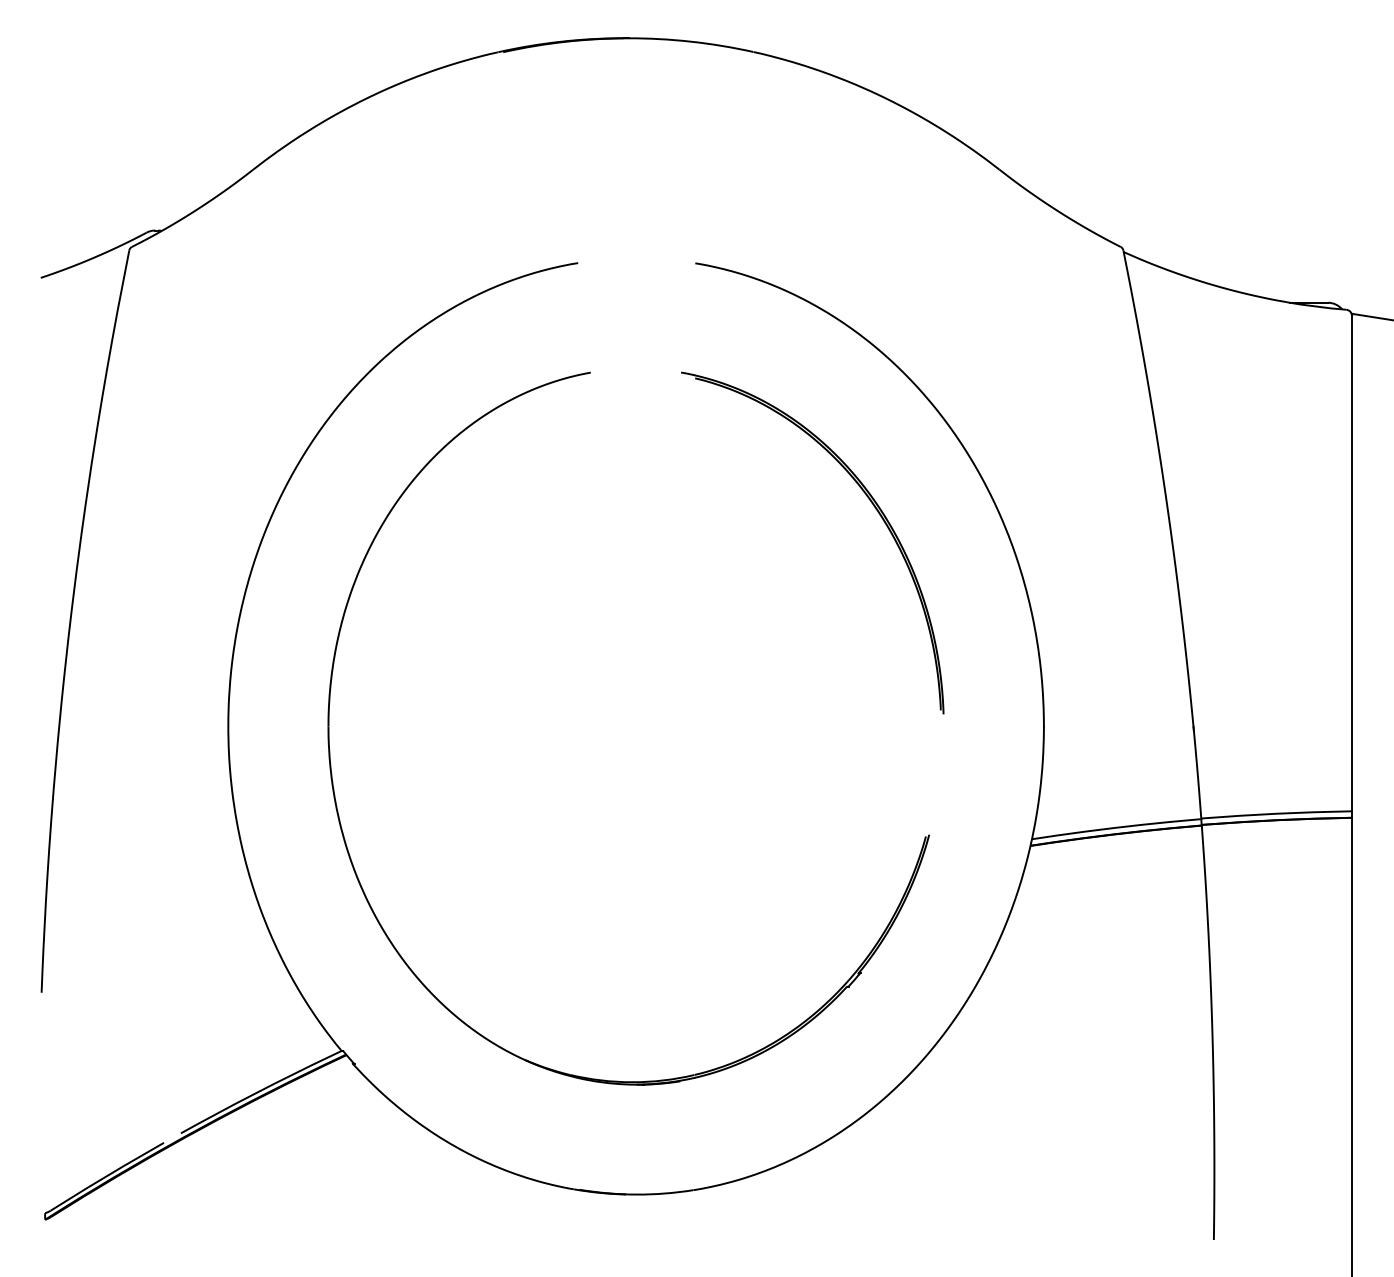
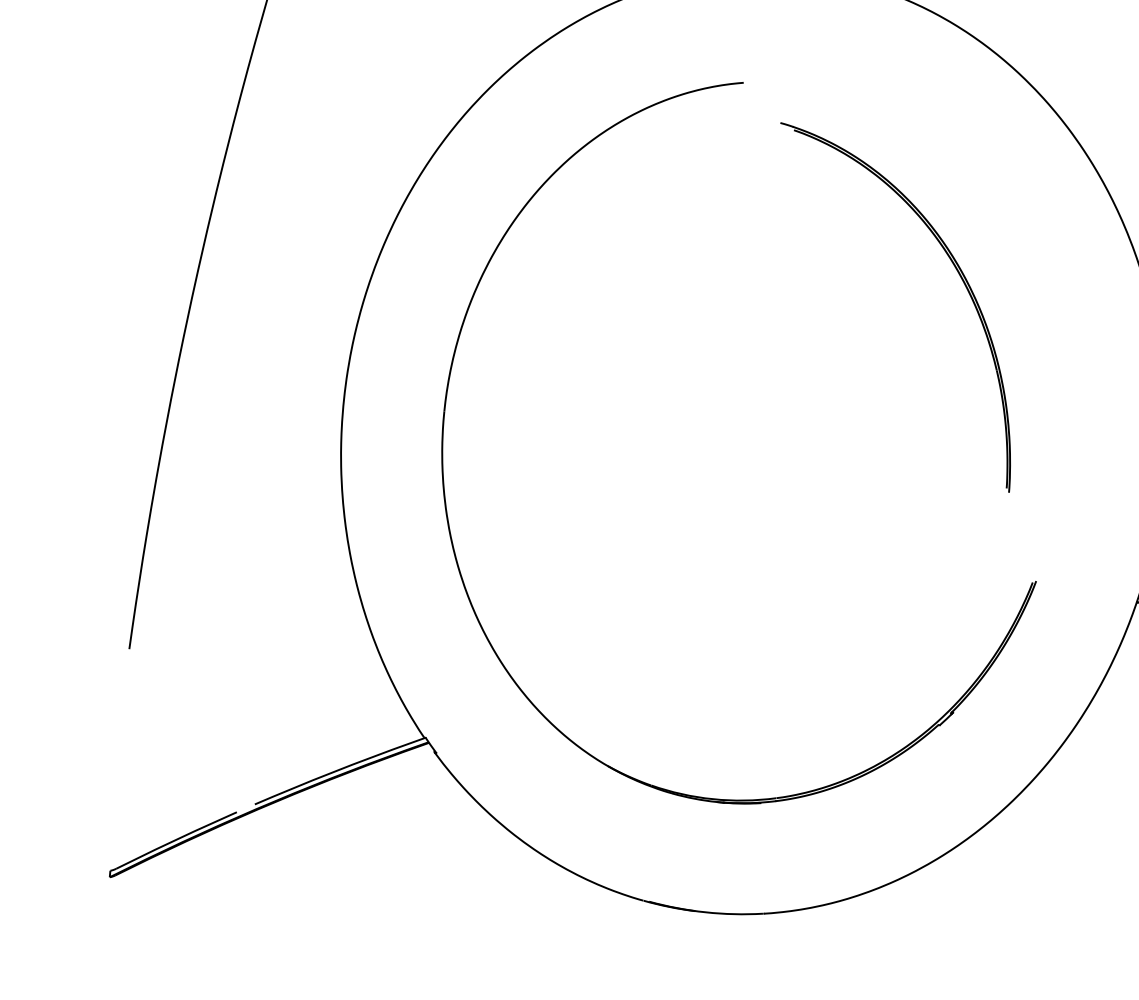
part: (868, 499) -> (955, 269), moved

